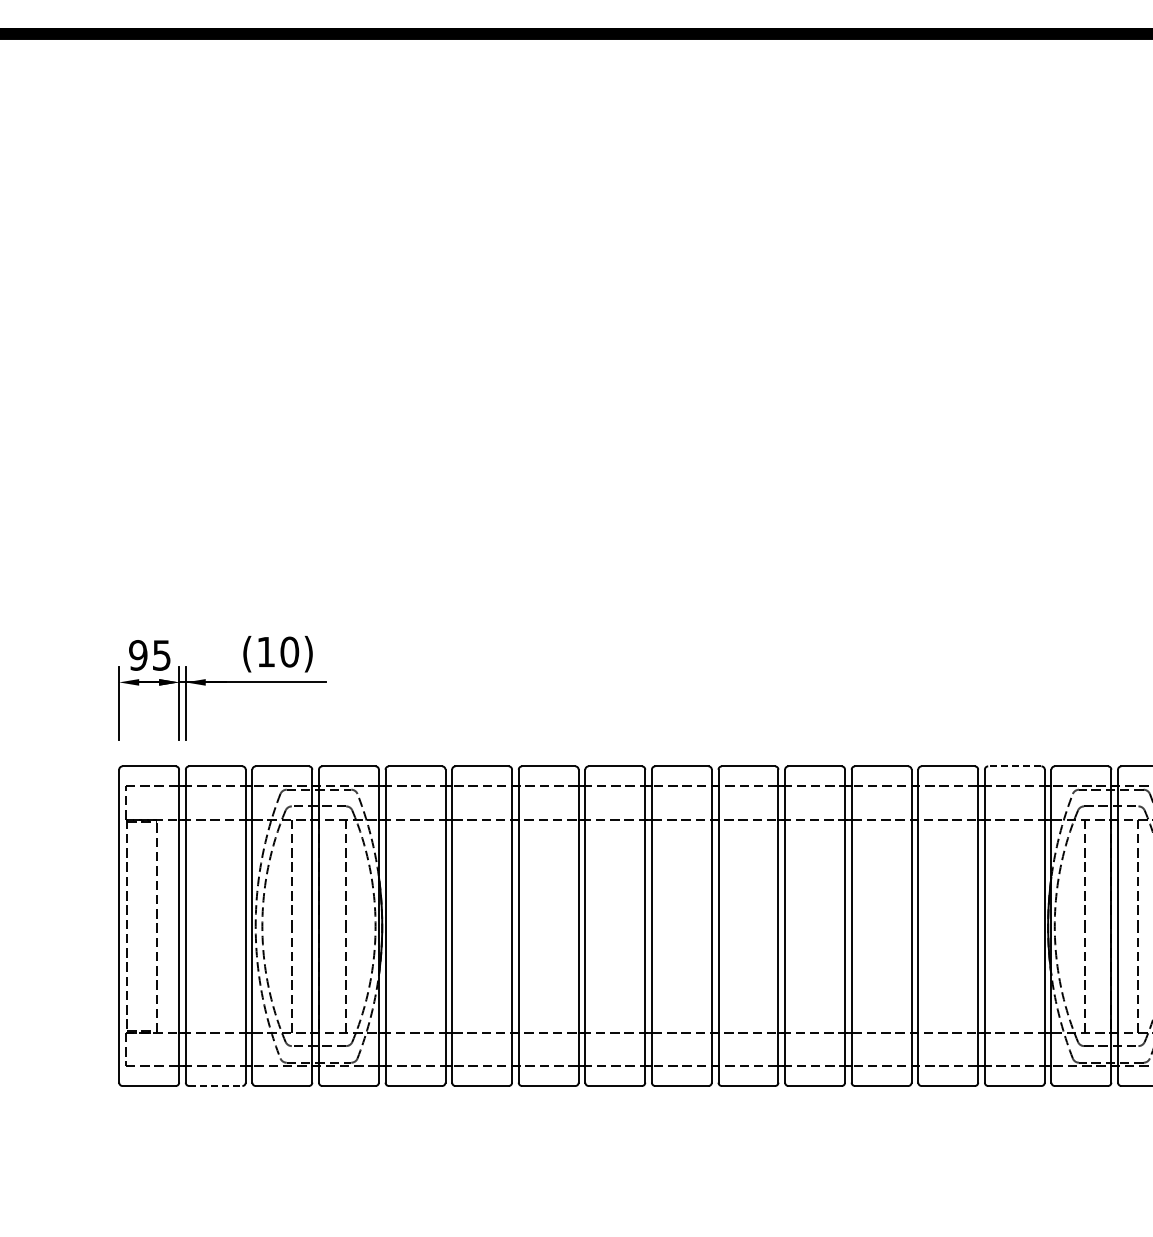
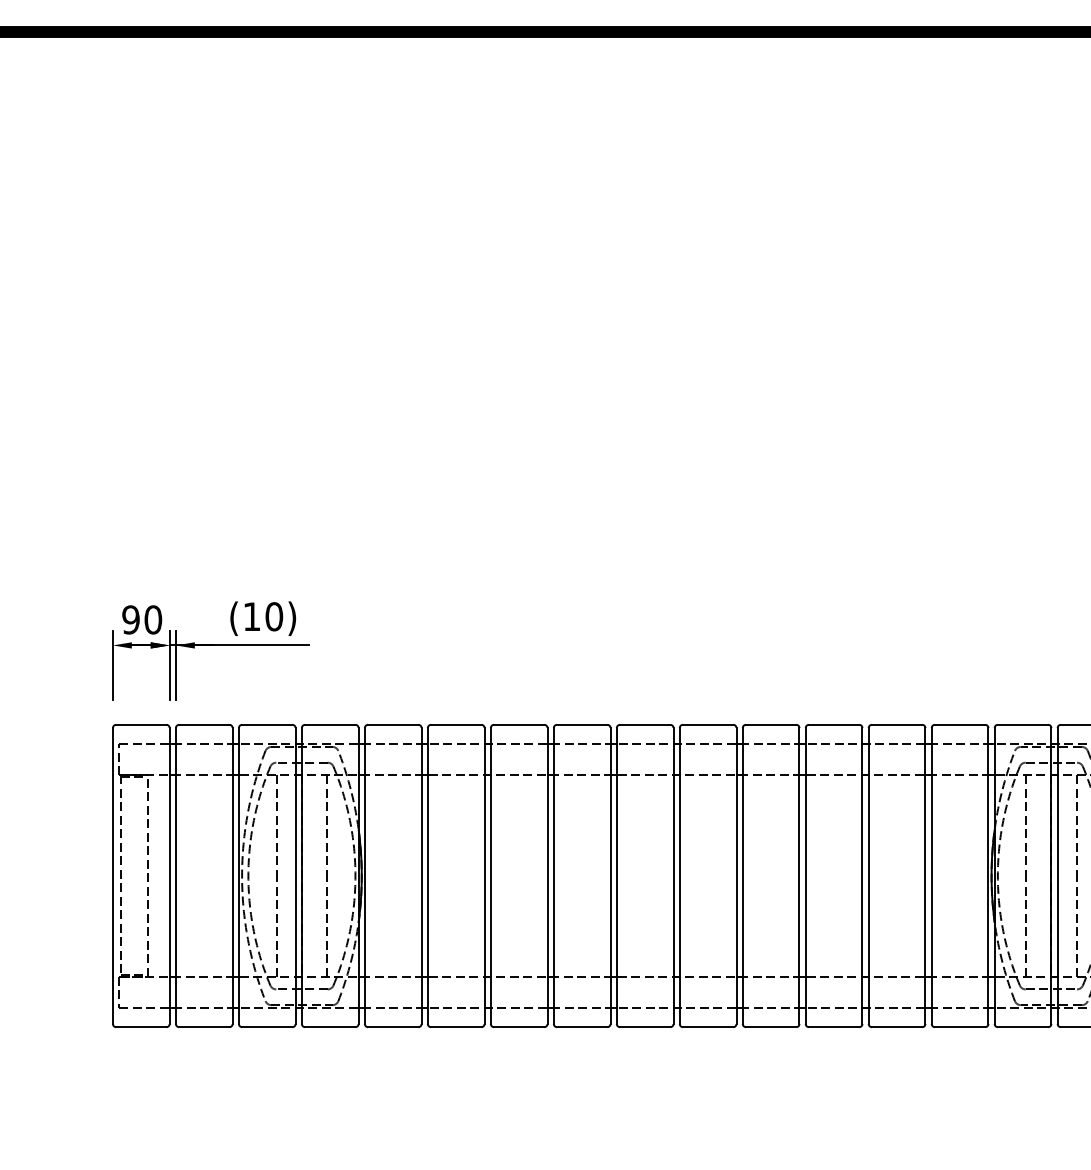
text: (161, 655) -> (152, 619), 95 -> 90
line: (1014, 766) -> (959, 724), dashed -> solid
line: (215, 1086) -> (204, 1027), dashed -> solid

